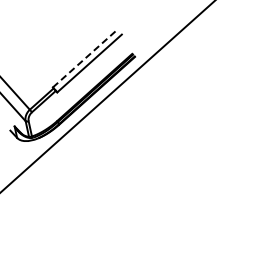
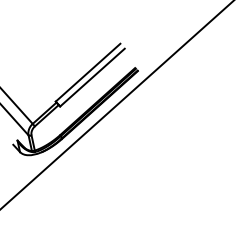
line: (85, 58) -> (88, 72), dashed -> solid

